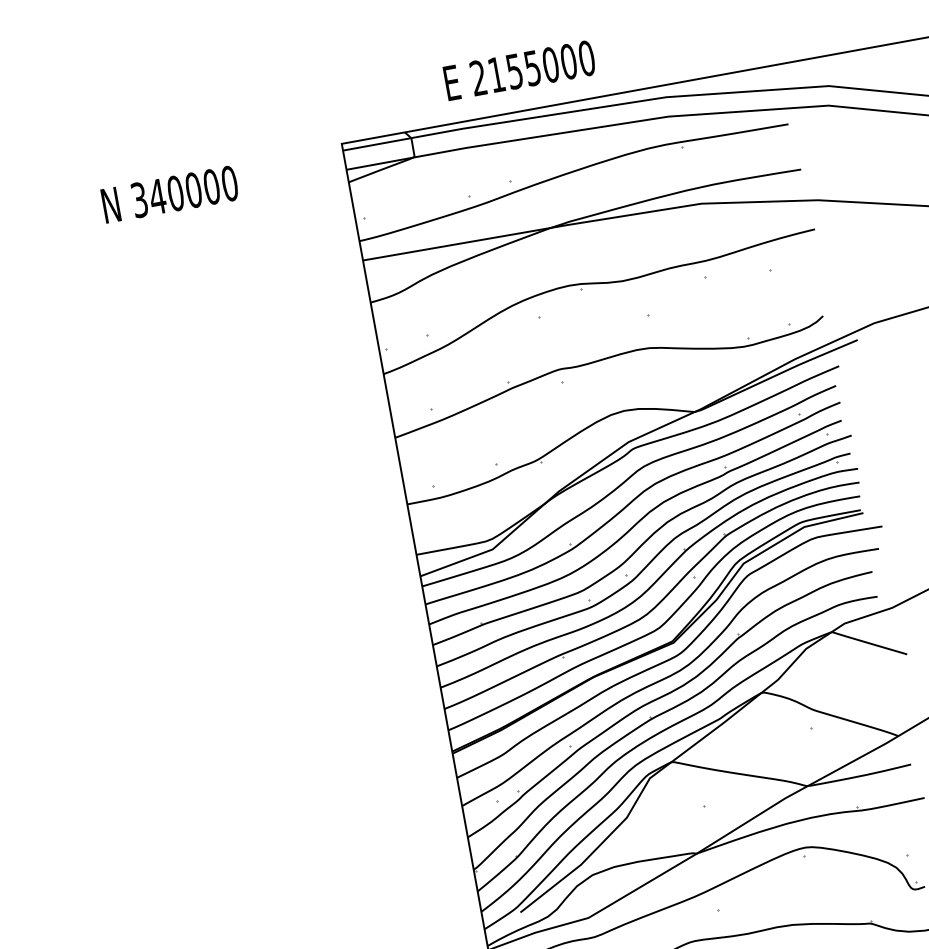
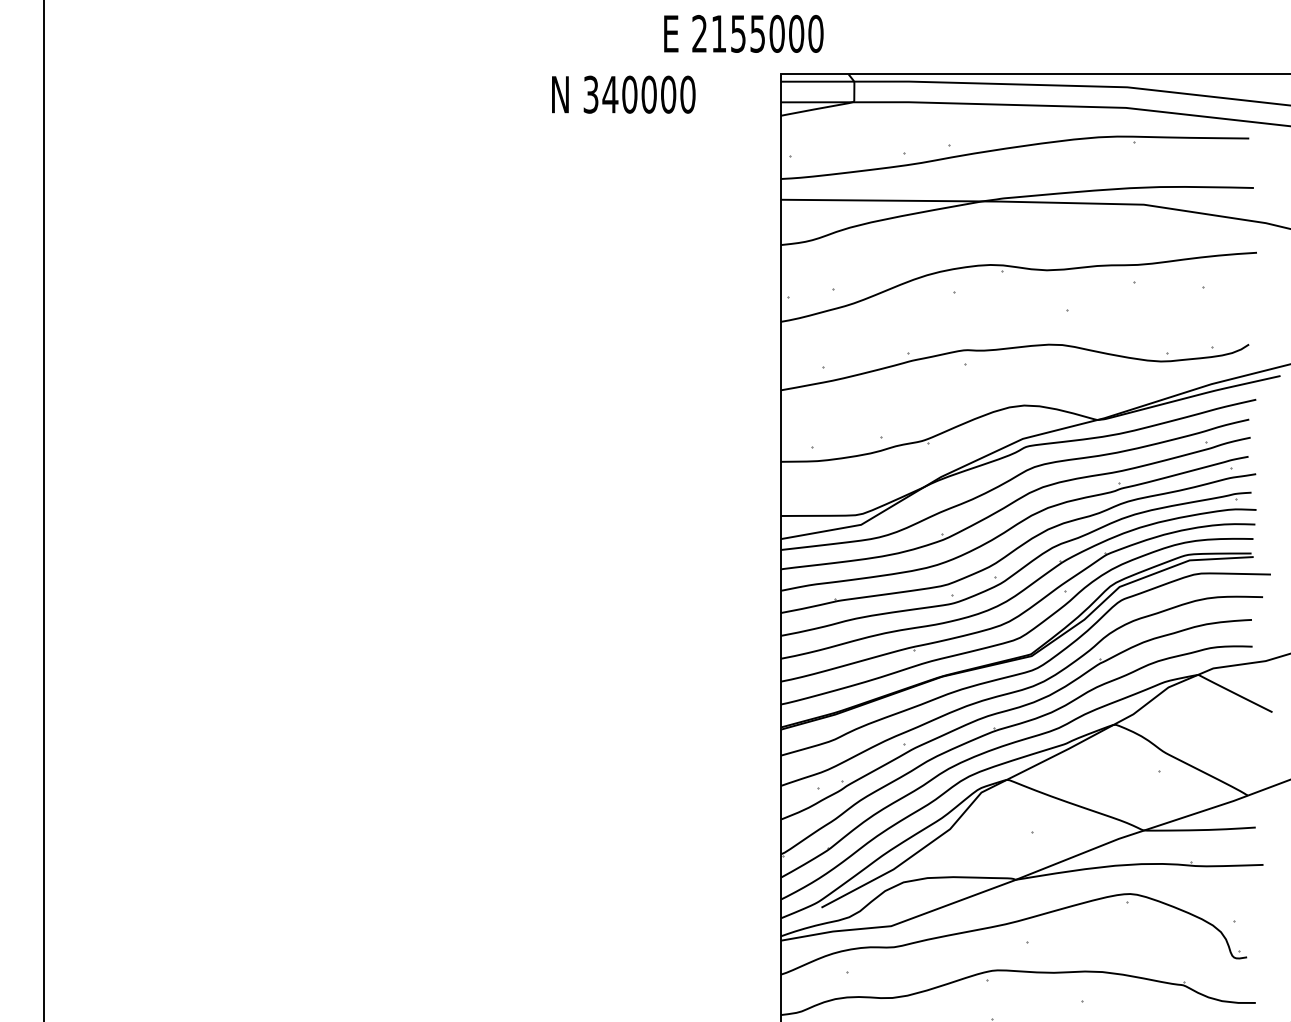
text: (519, 70) -> (743, 33), moved
text: (169, 194) -> (623, 94), moved

